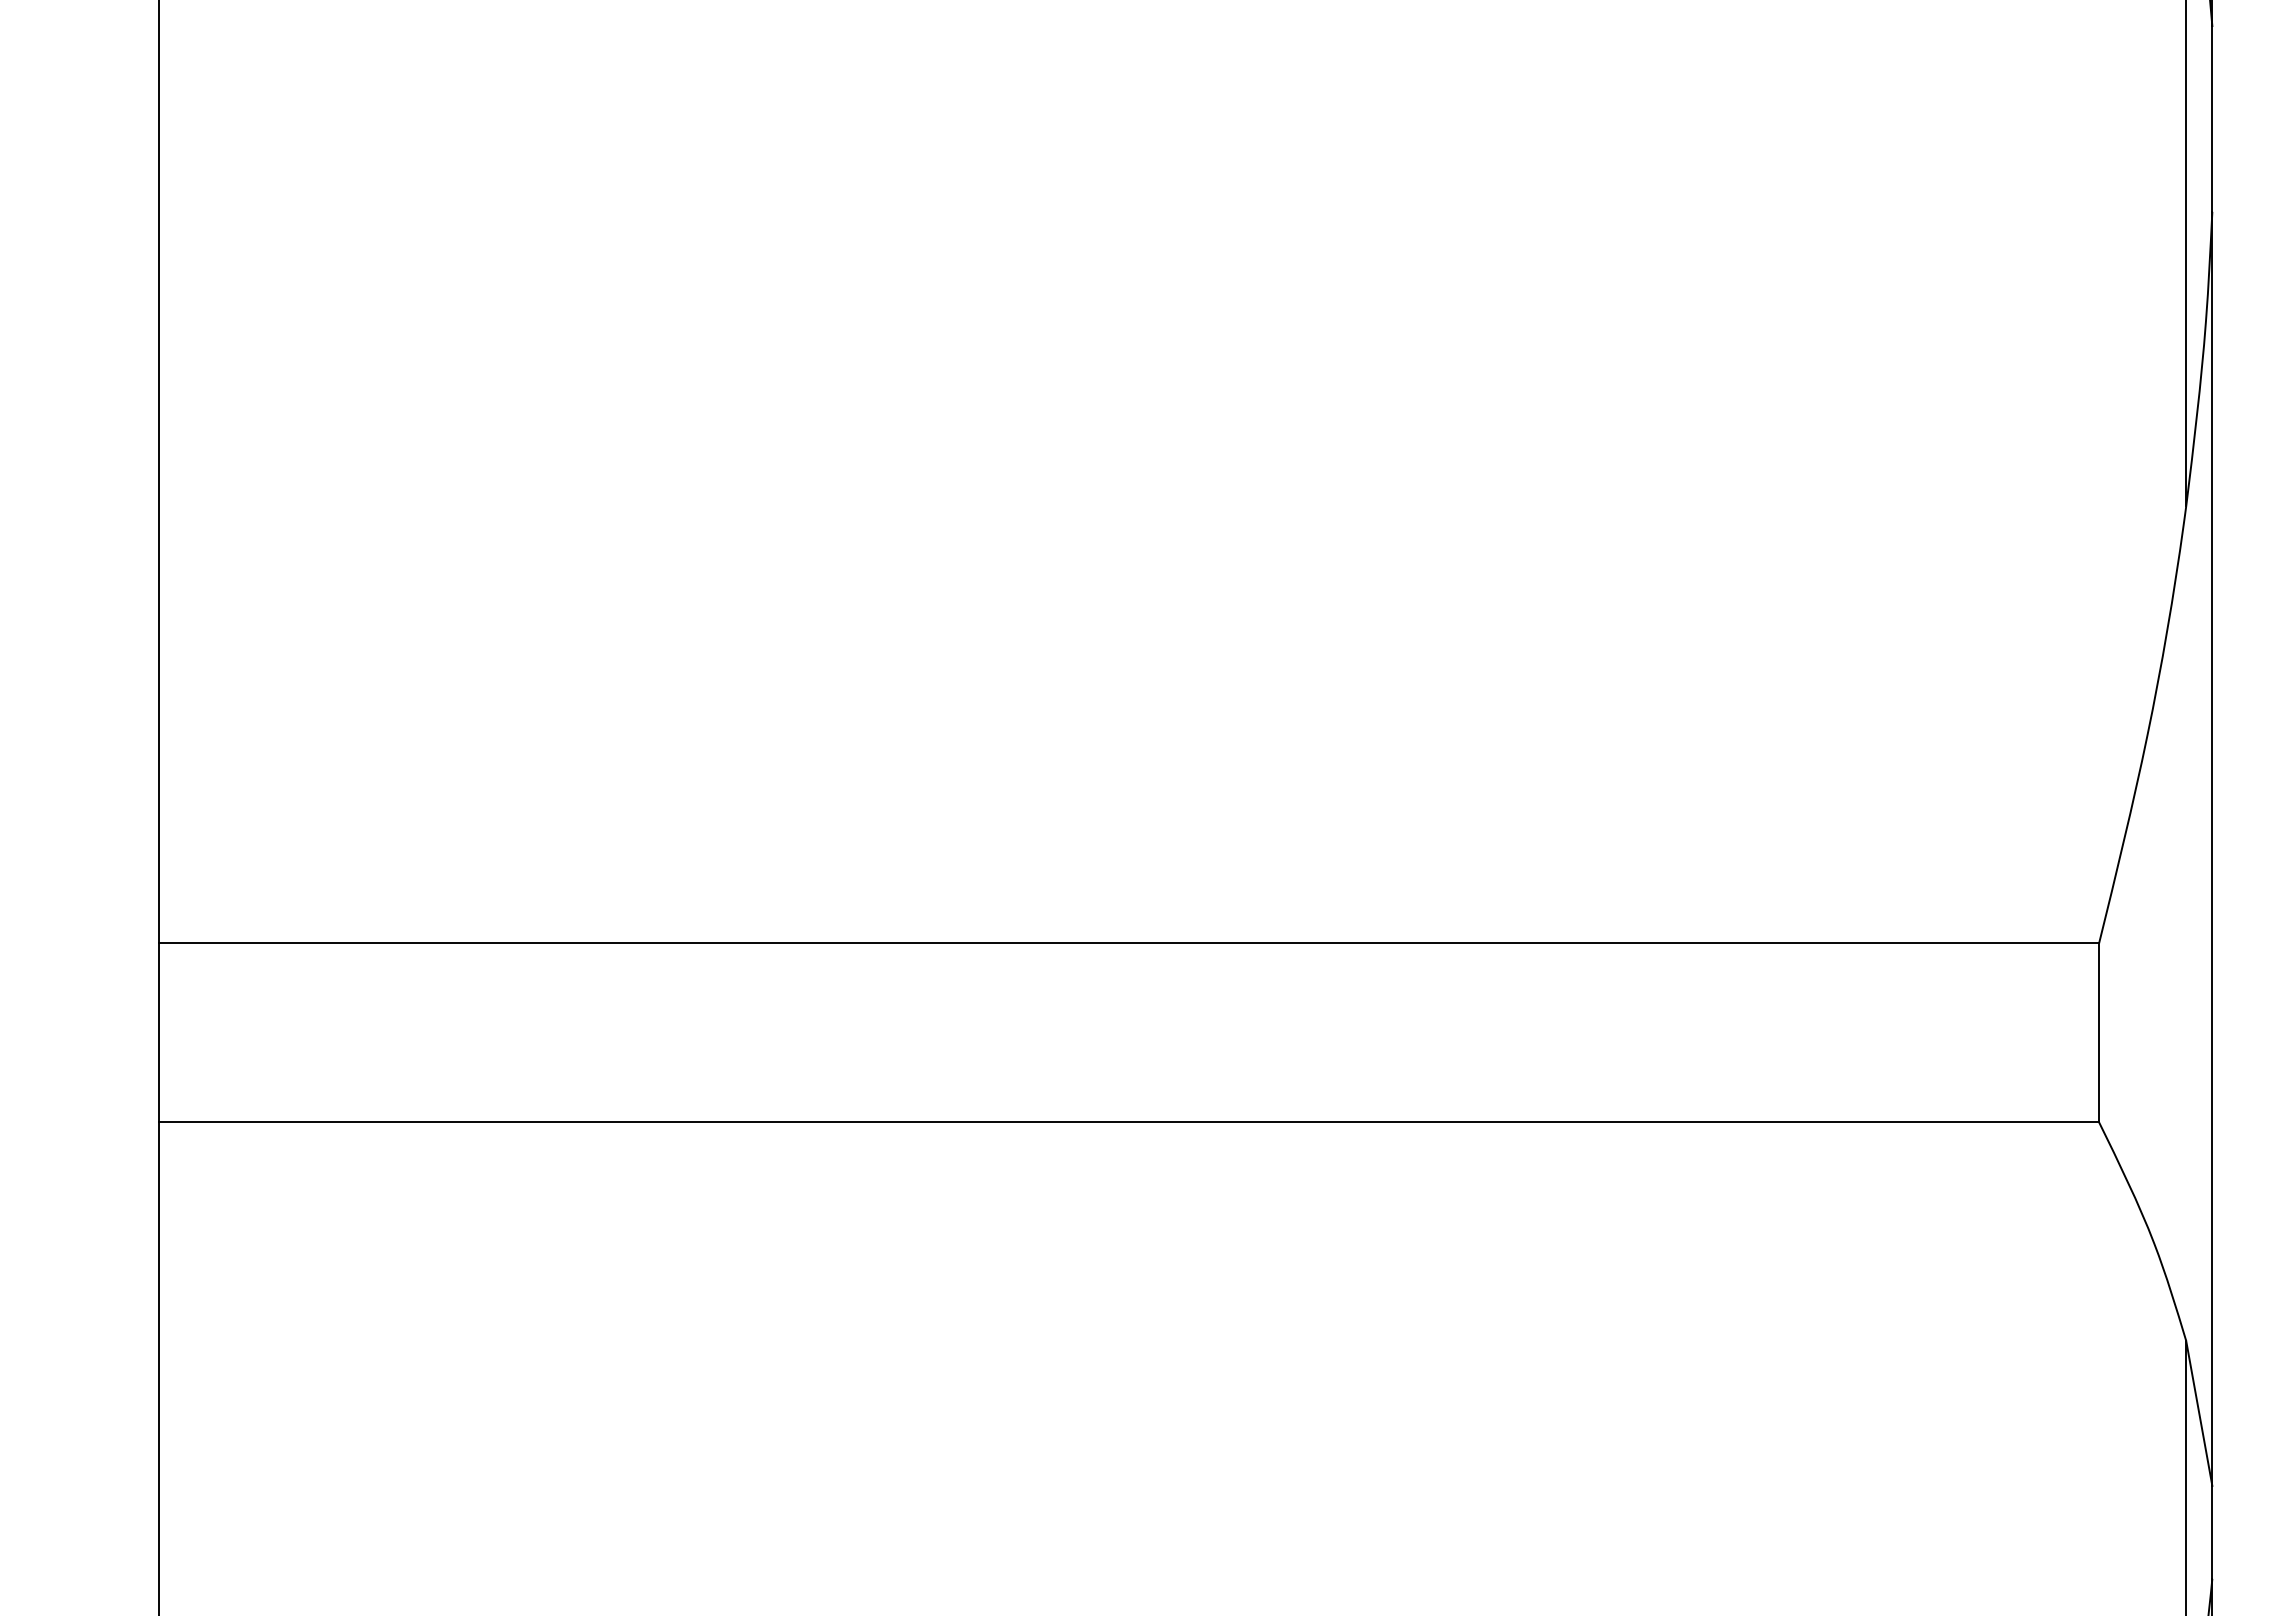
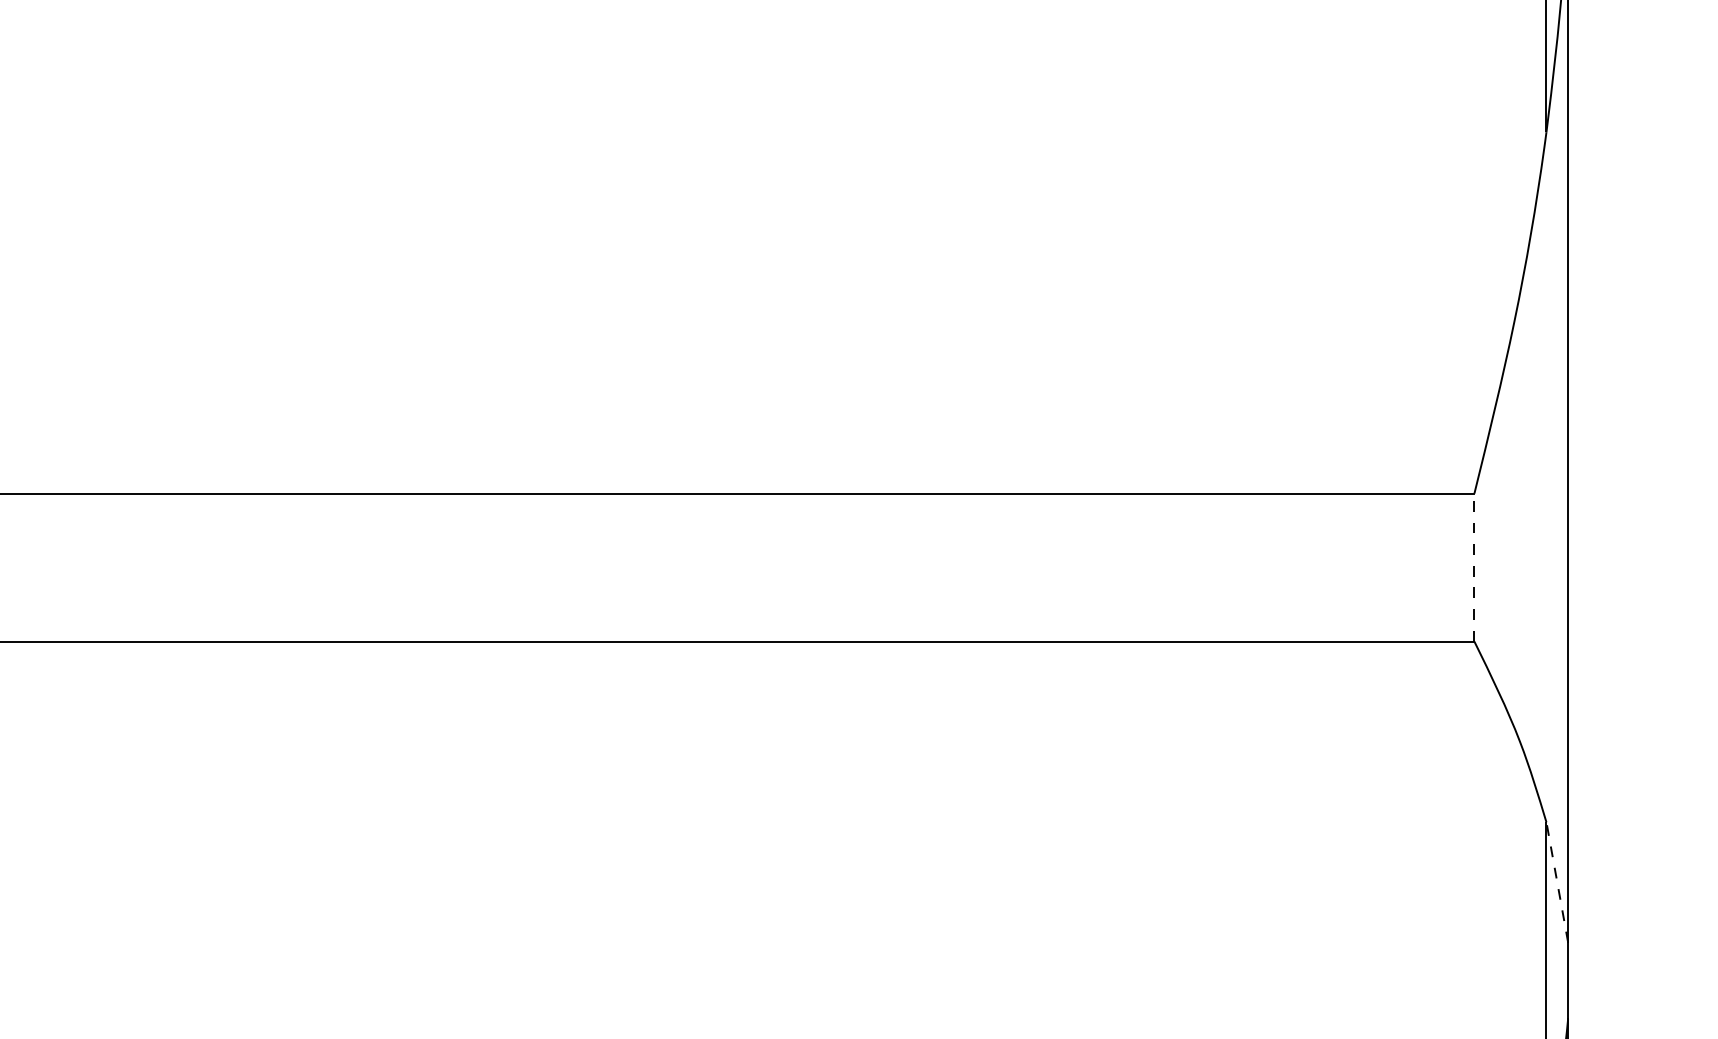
line: (2099, 1032) -> (1474, 567), solid -> dashed
line: (2199, 1413) -> (1557, 882), solid -> dashed

